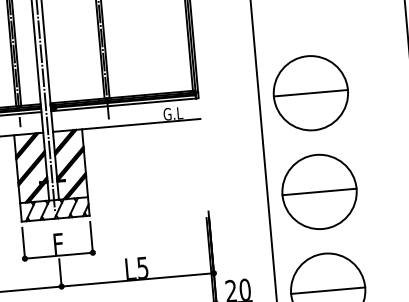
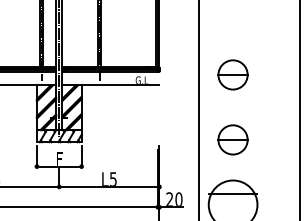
part: (309, 92) -> (232, 74), size x0.6
part: (318, 191) -> (232, 139), size x0.6
line: (327, 290) -> (232, 193), moved

